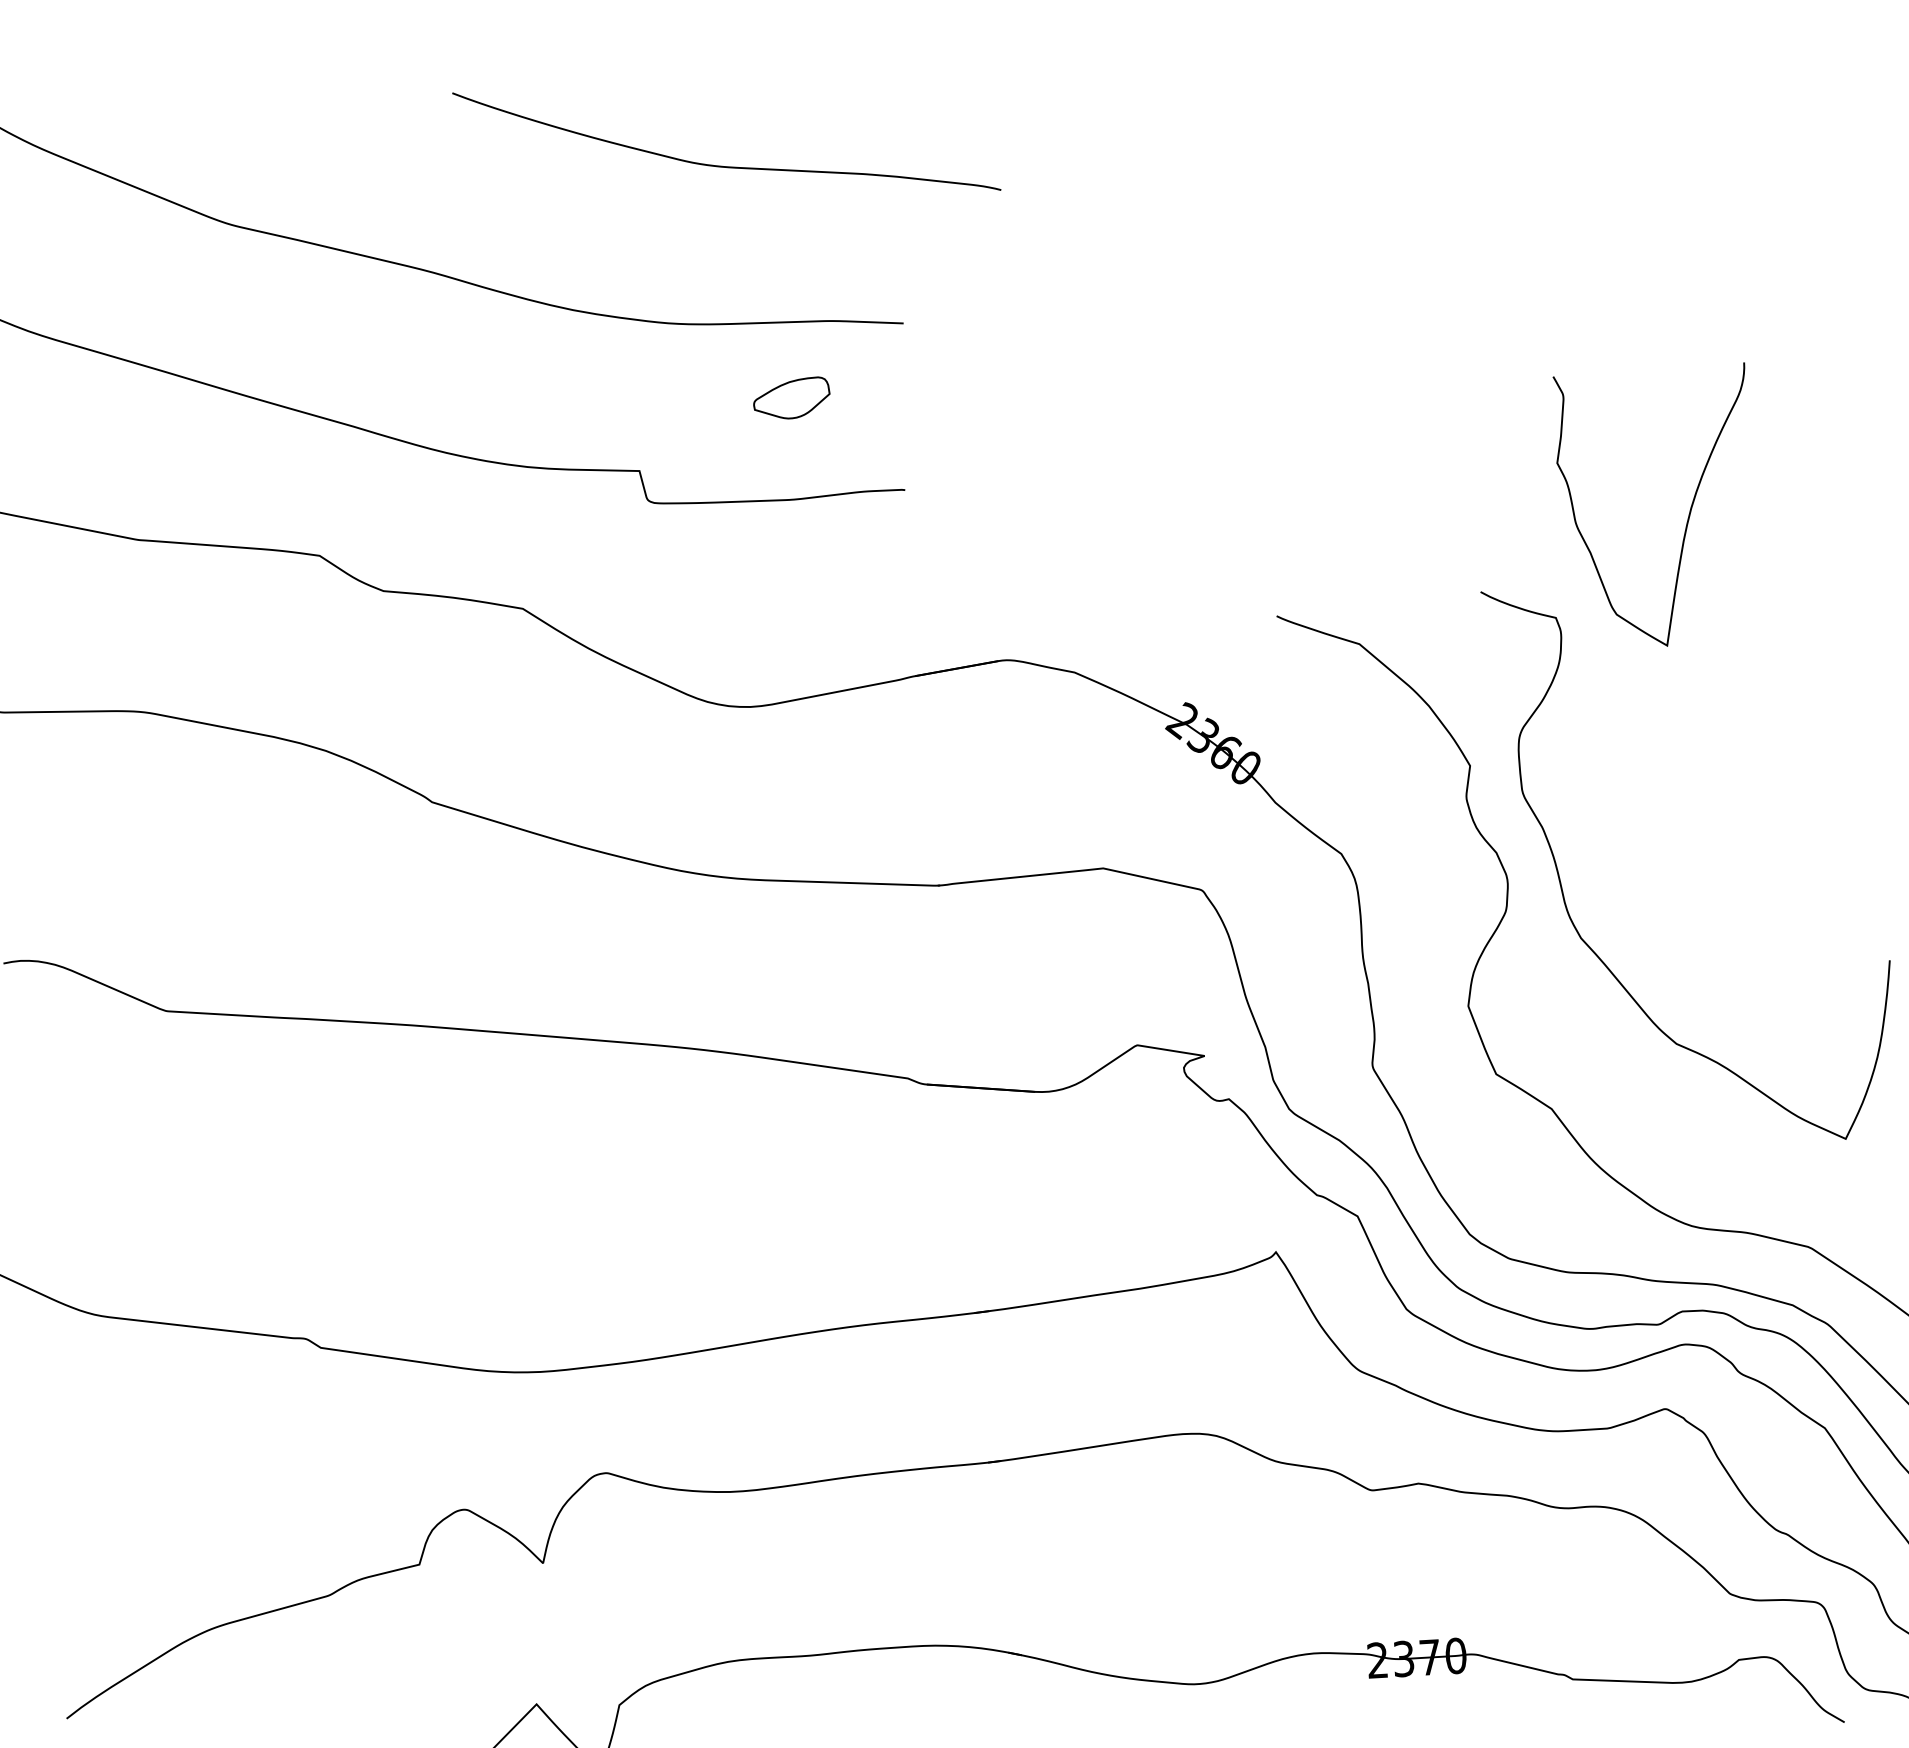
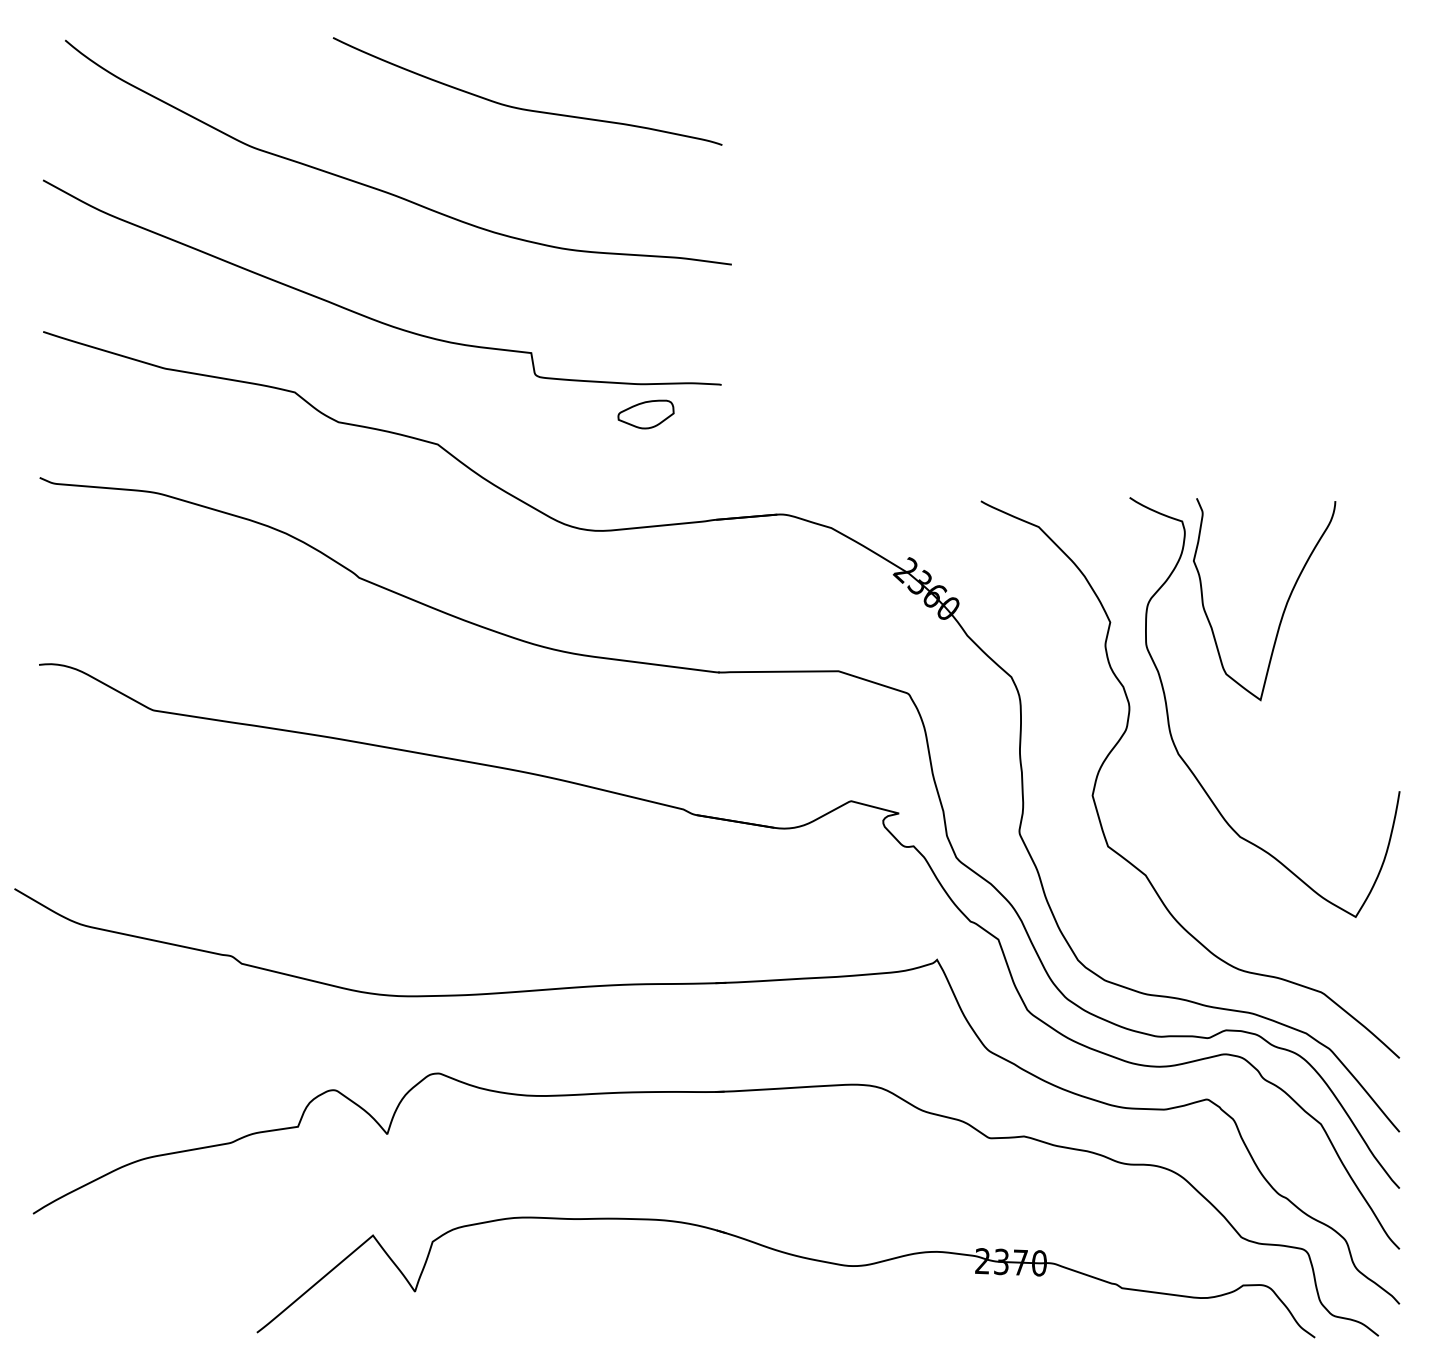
curve: (725, 165) -> (525, 108), moved
part: (791, 399) -> (645, 414), moved
curve: (1688, 515) -> (1284, 607), moved

